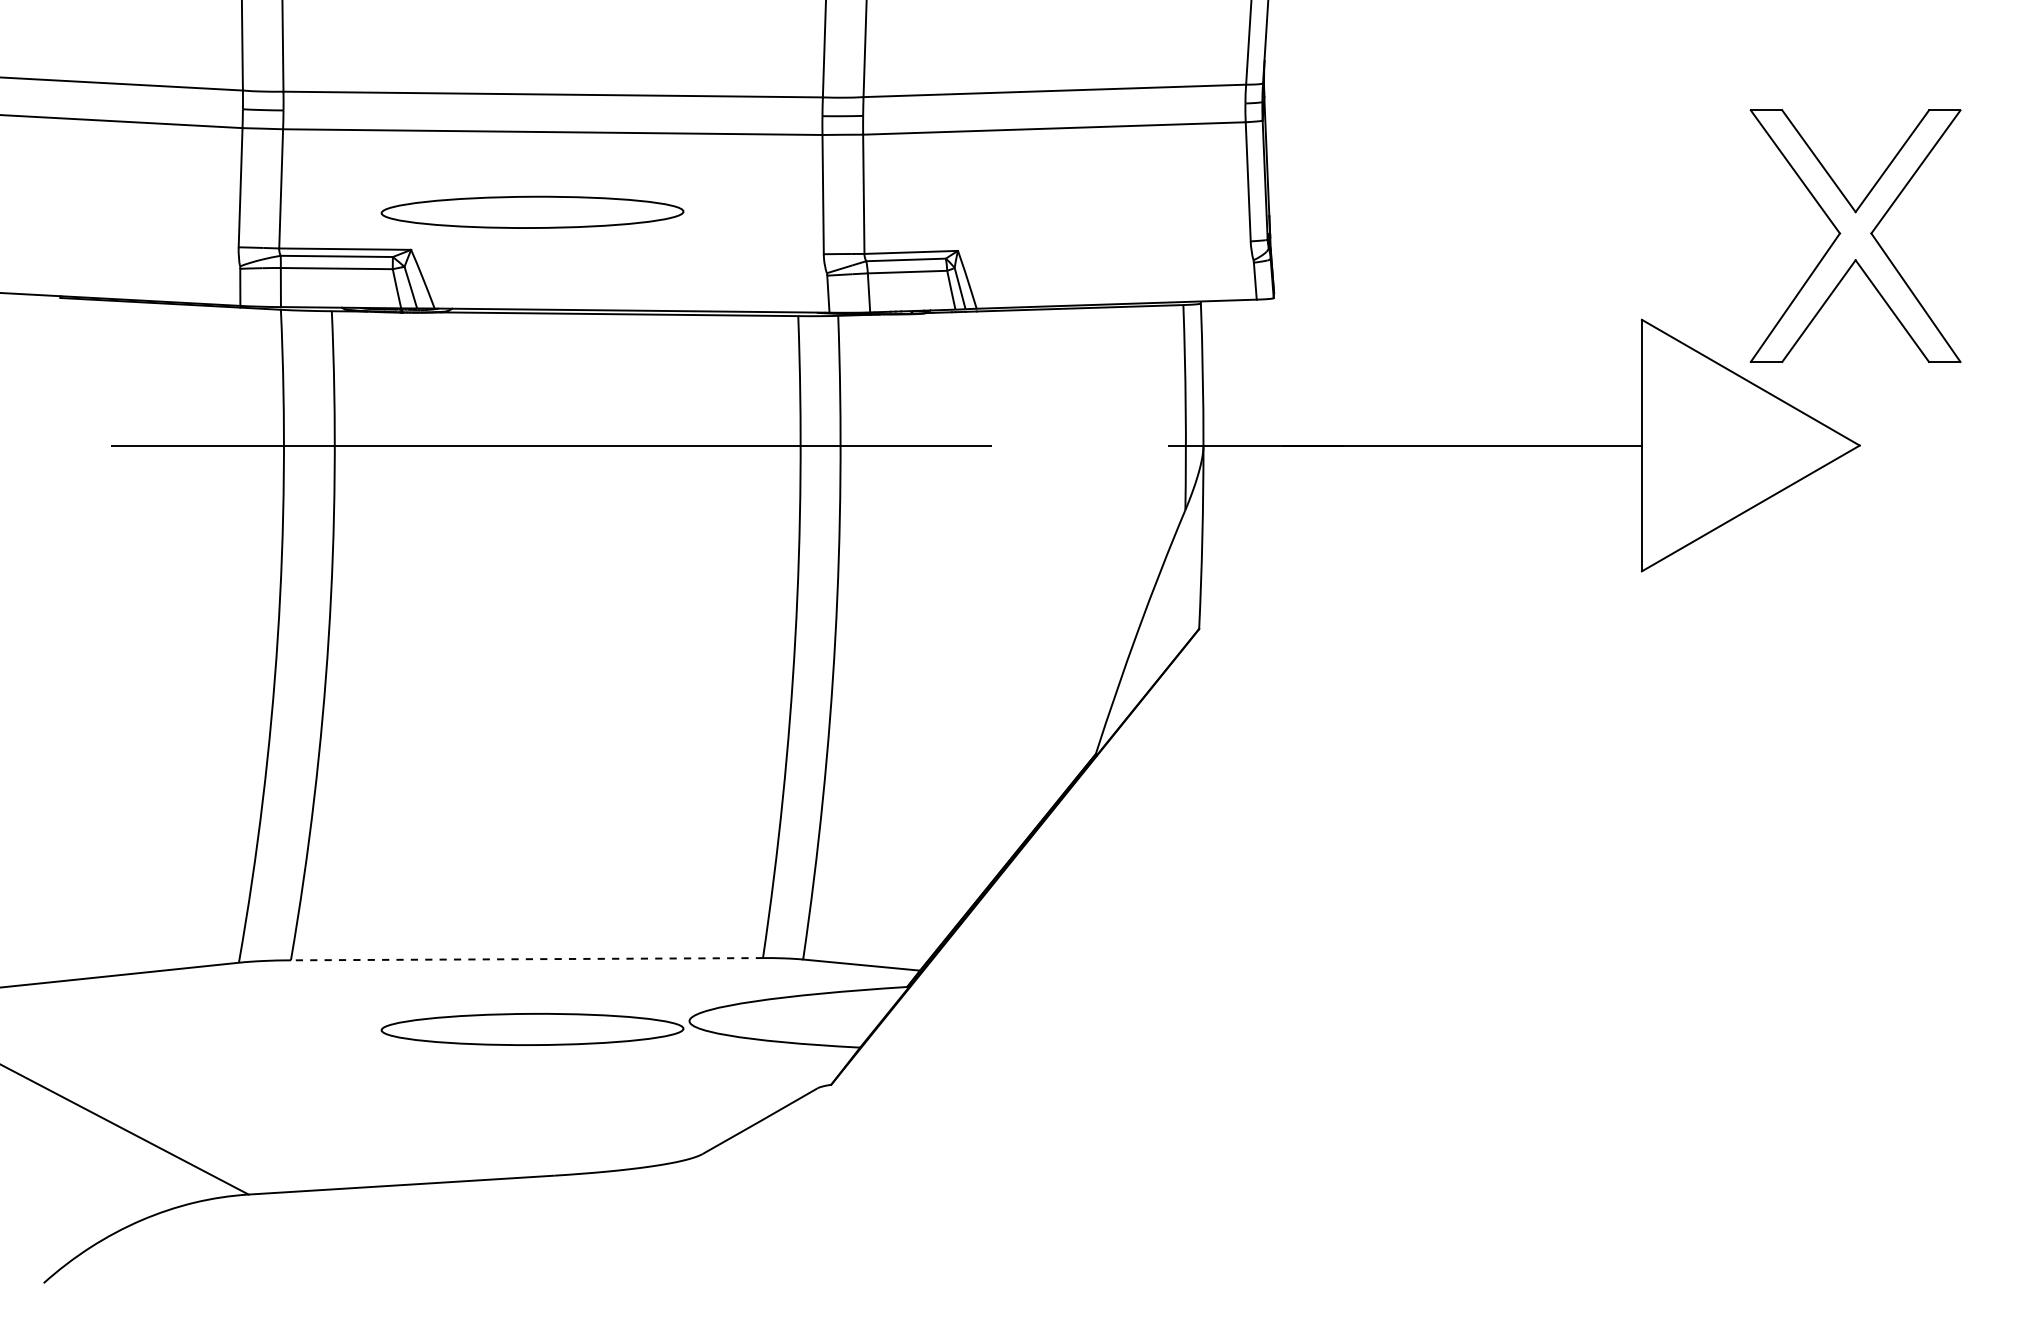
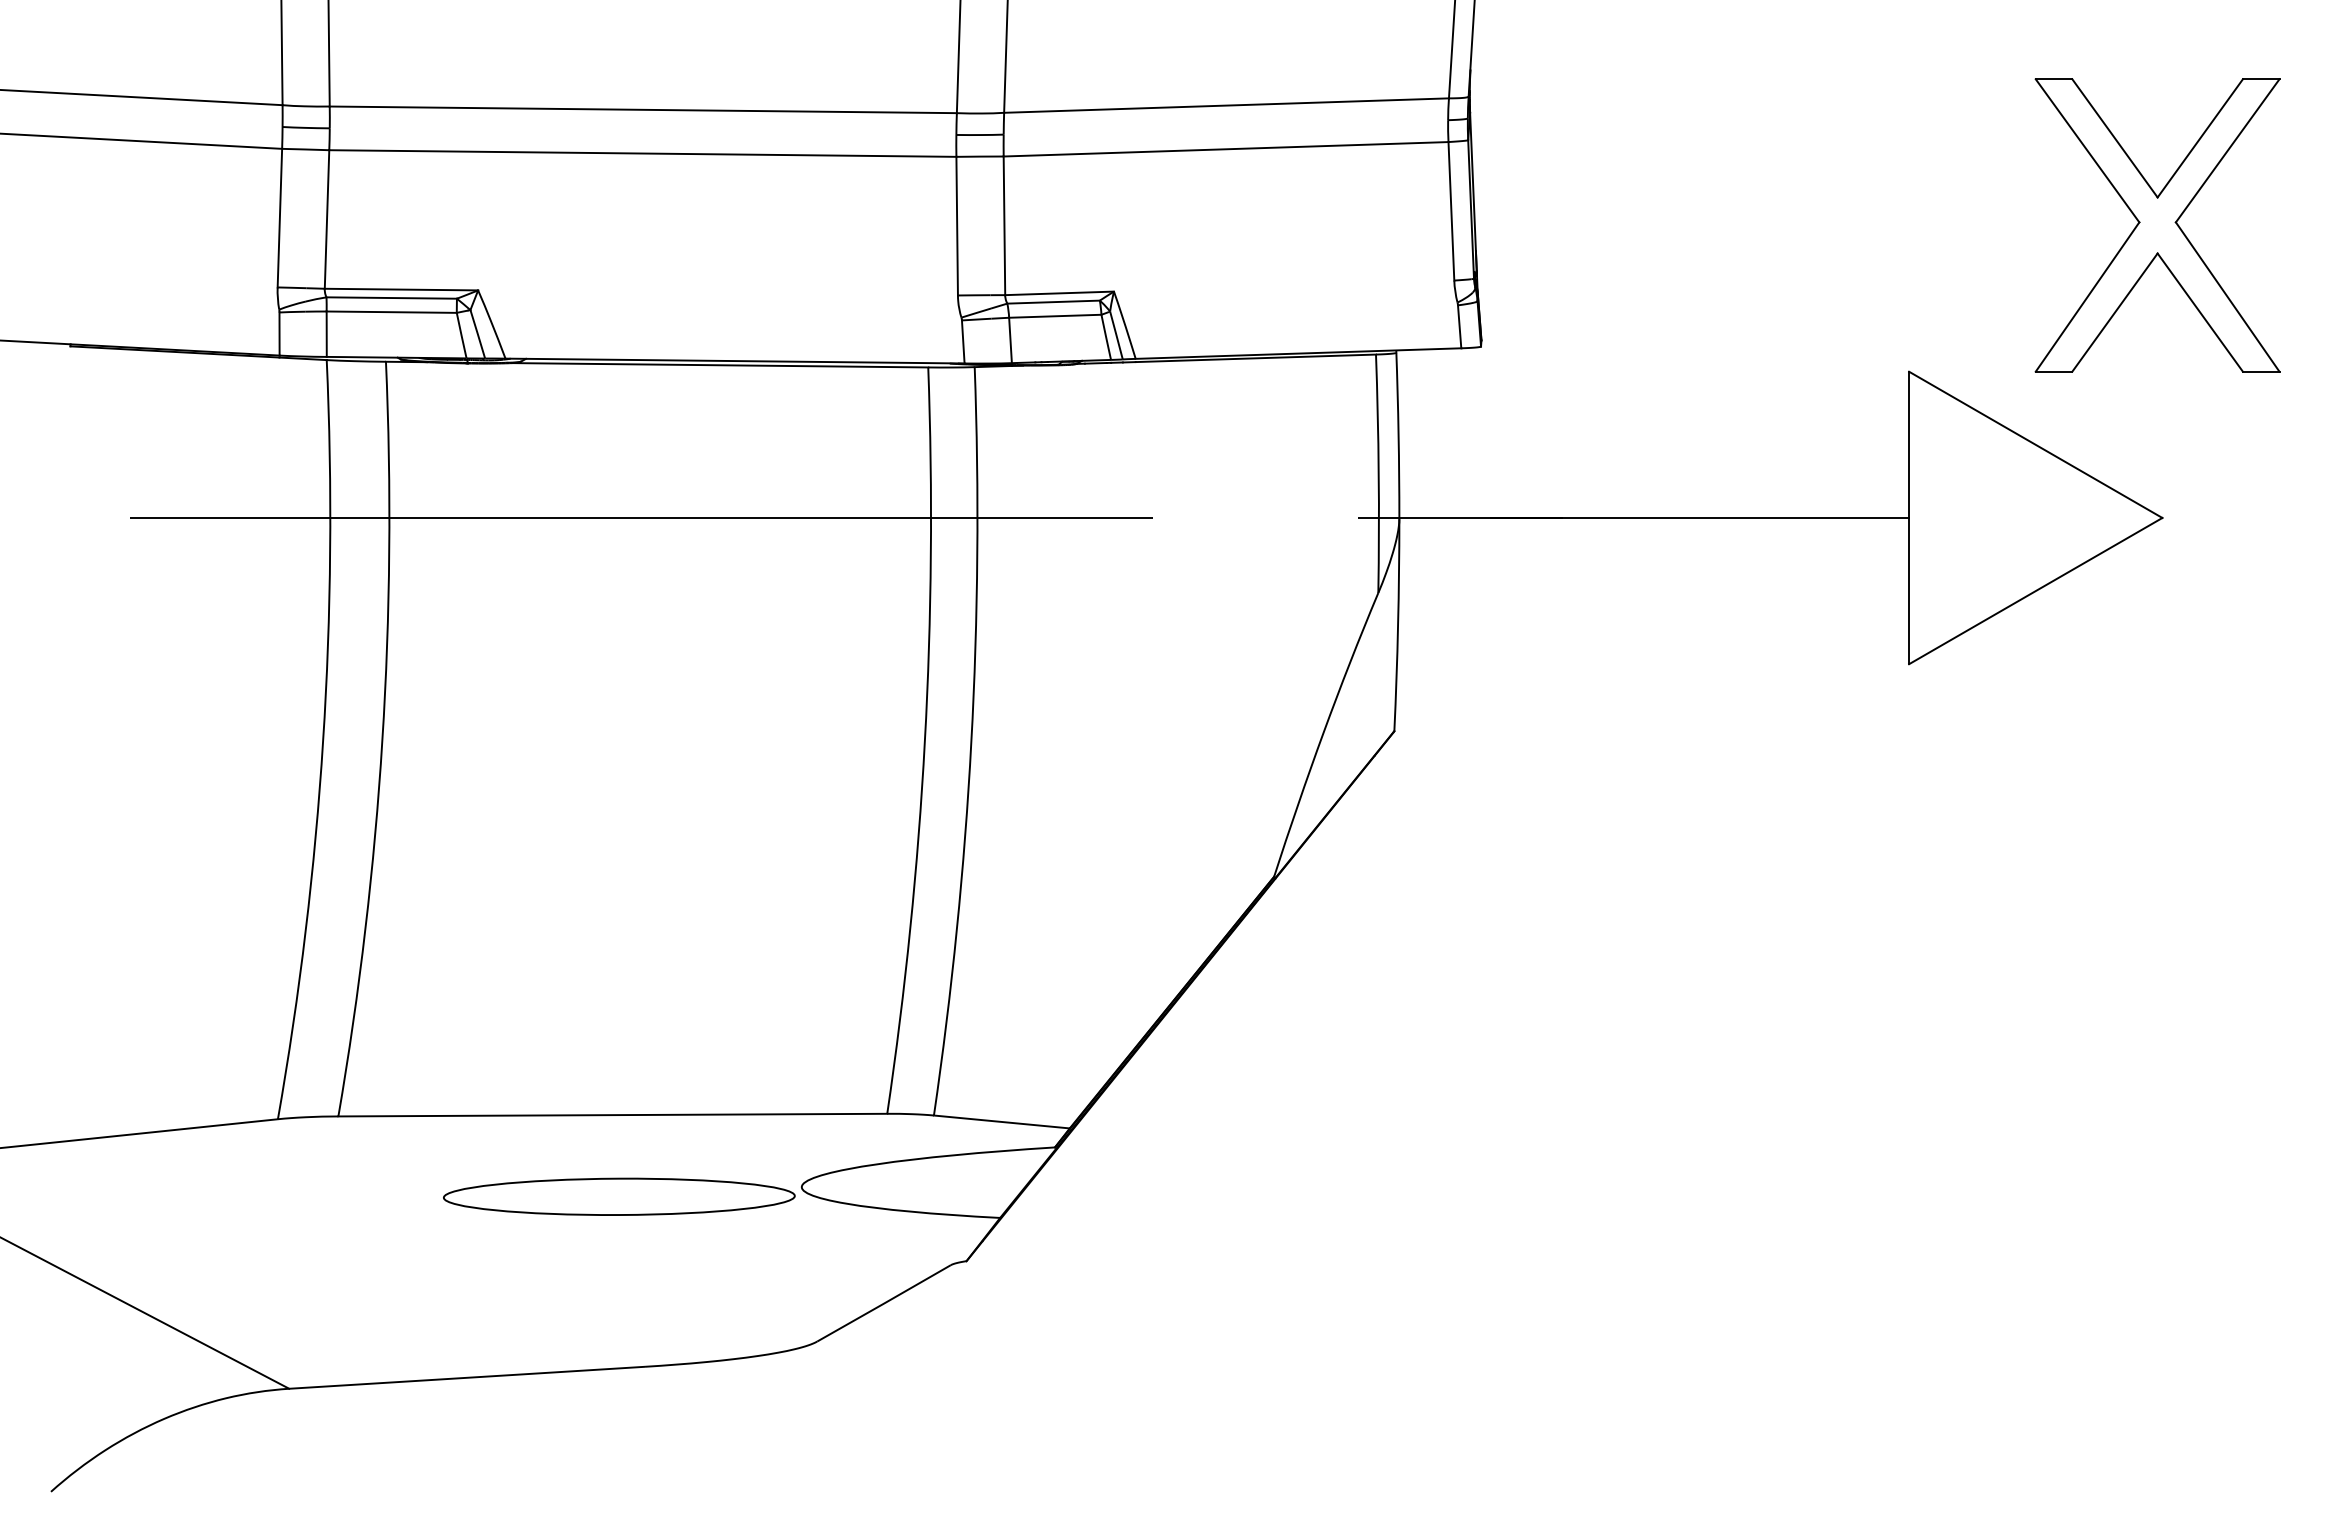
part: (532, 212) -> (619, 246), removed
part: (1855, 236) -> (2157, 225), moved
line: (526, 959) -> (612, 1115), dashed -> solid

